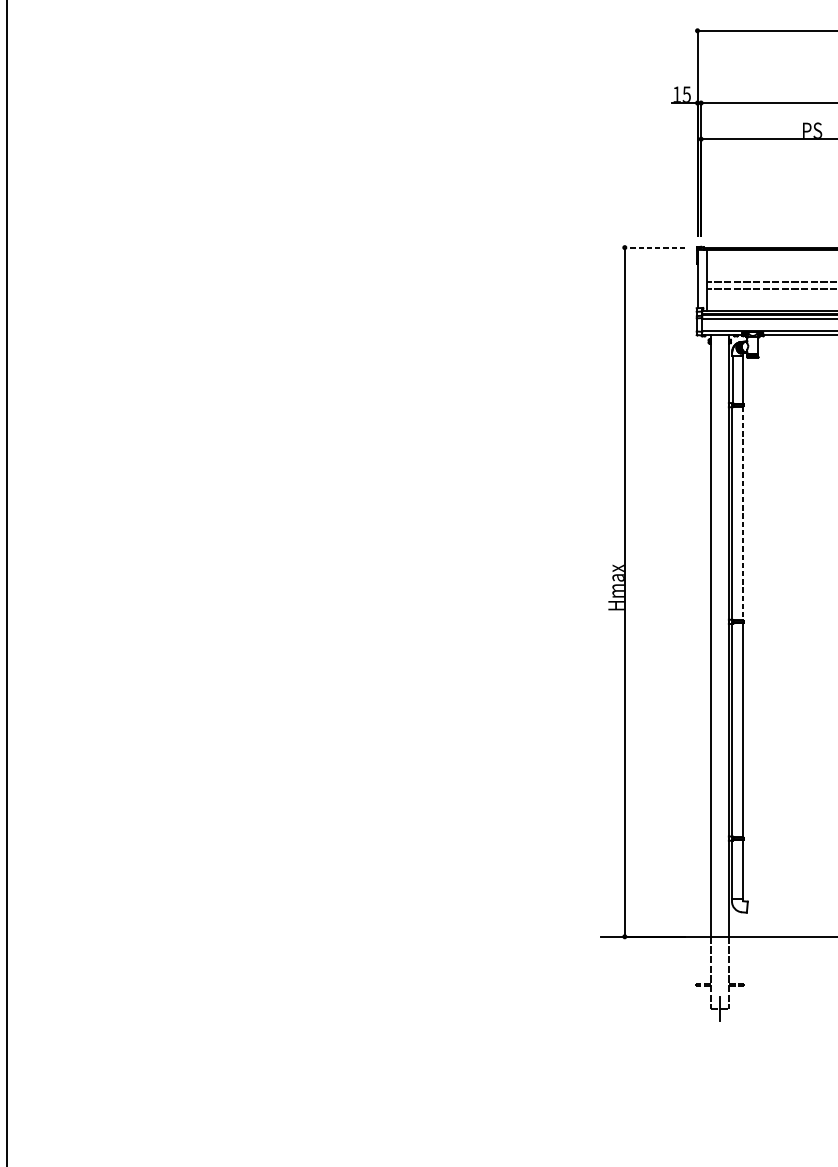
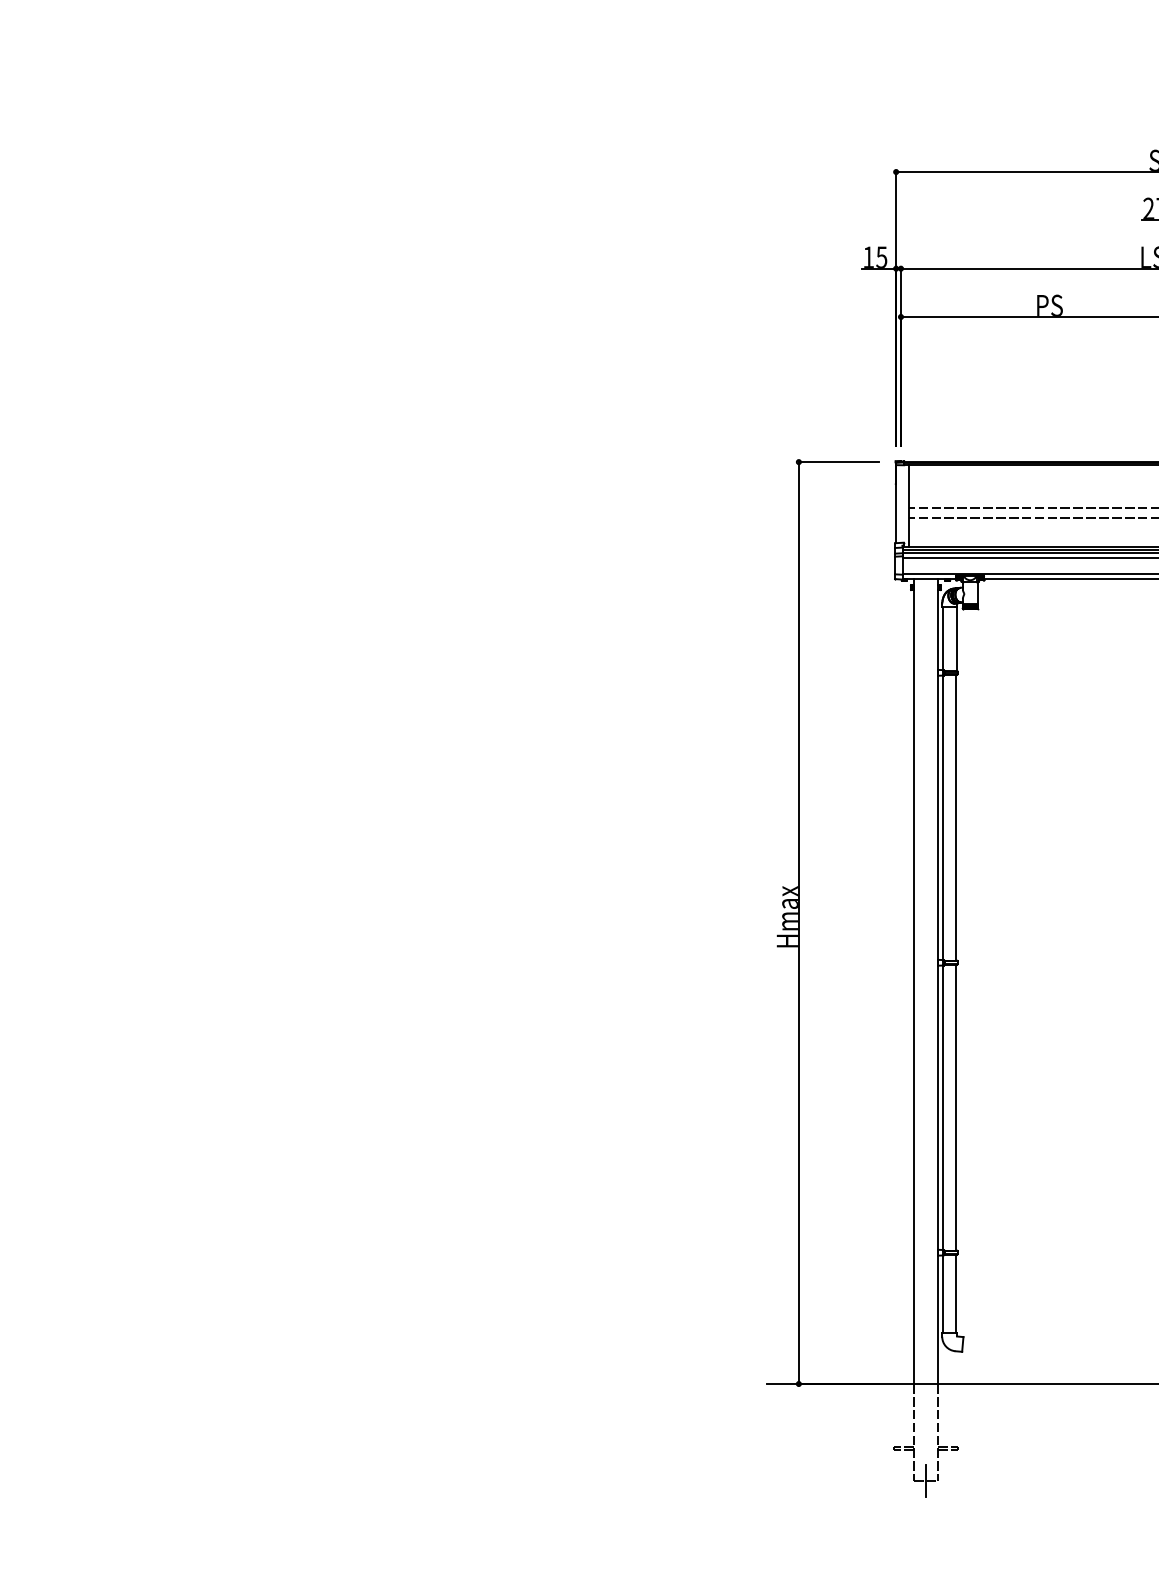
line: (654, 247) -> (838, 462), dashed -> solid
line: (742, 514) -> (956, 818), dashed -> solid

